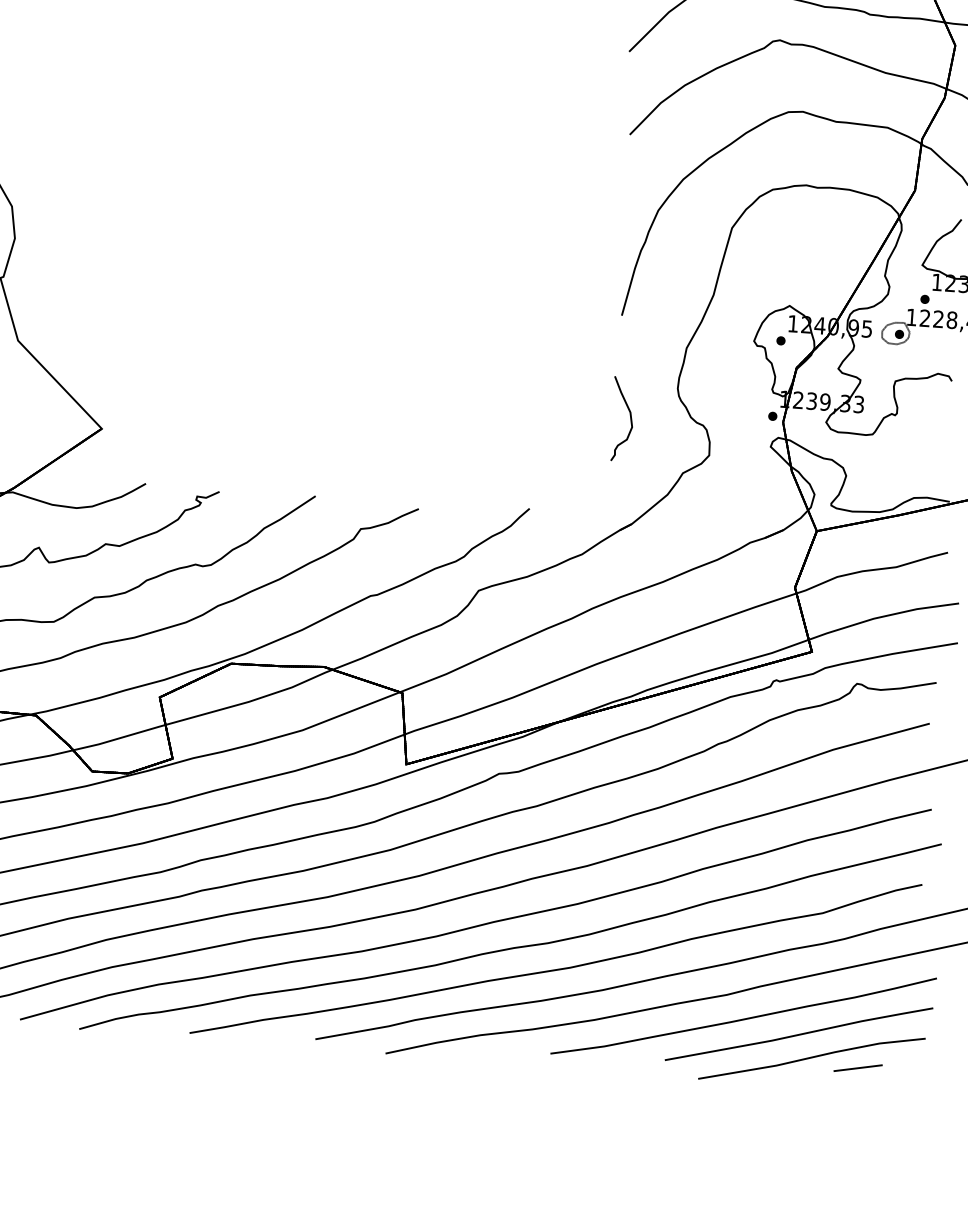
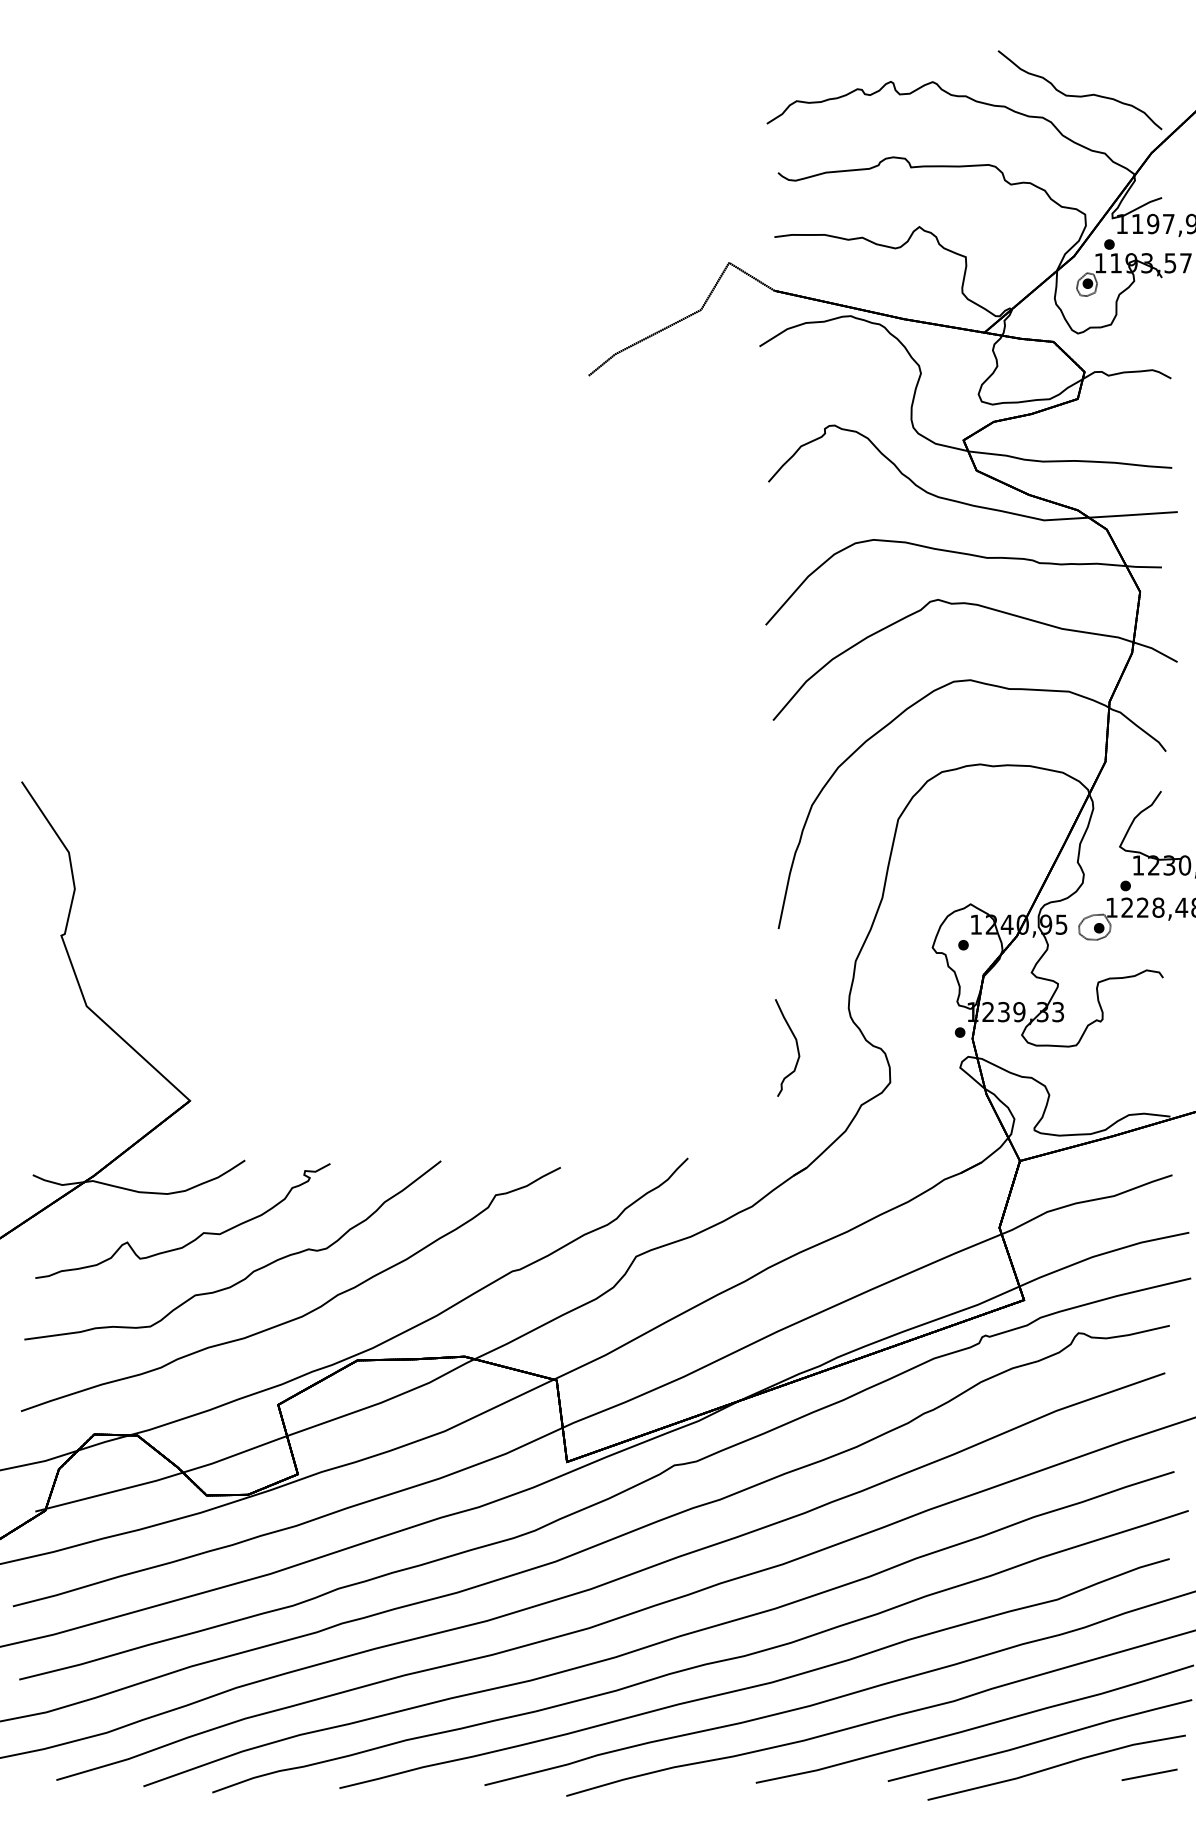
line: (858, 1067) -> (1149, 1774), moved

